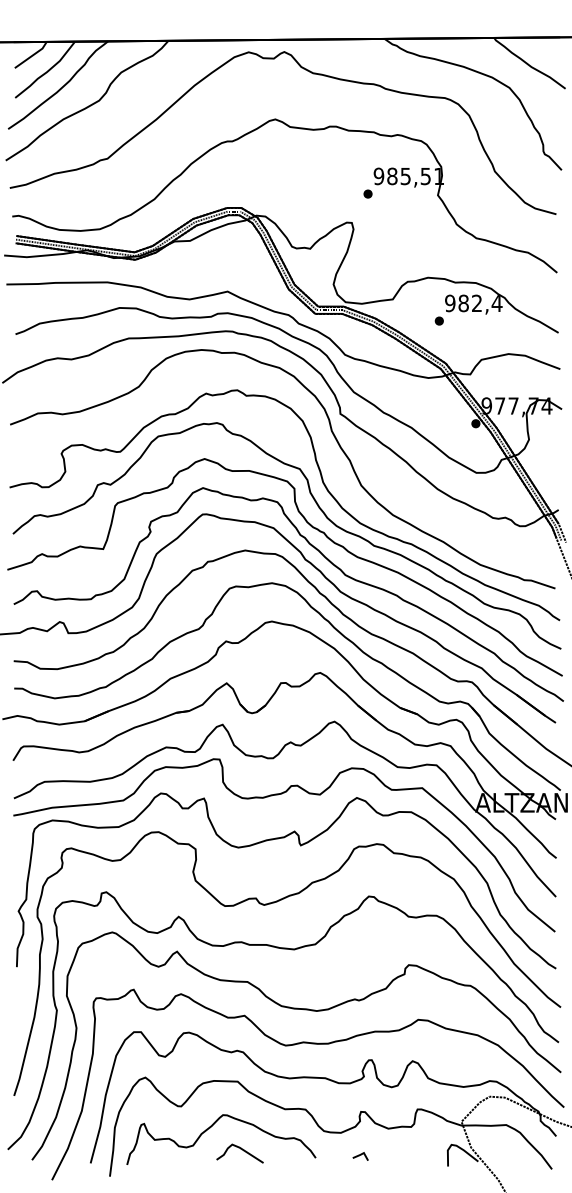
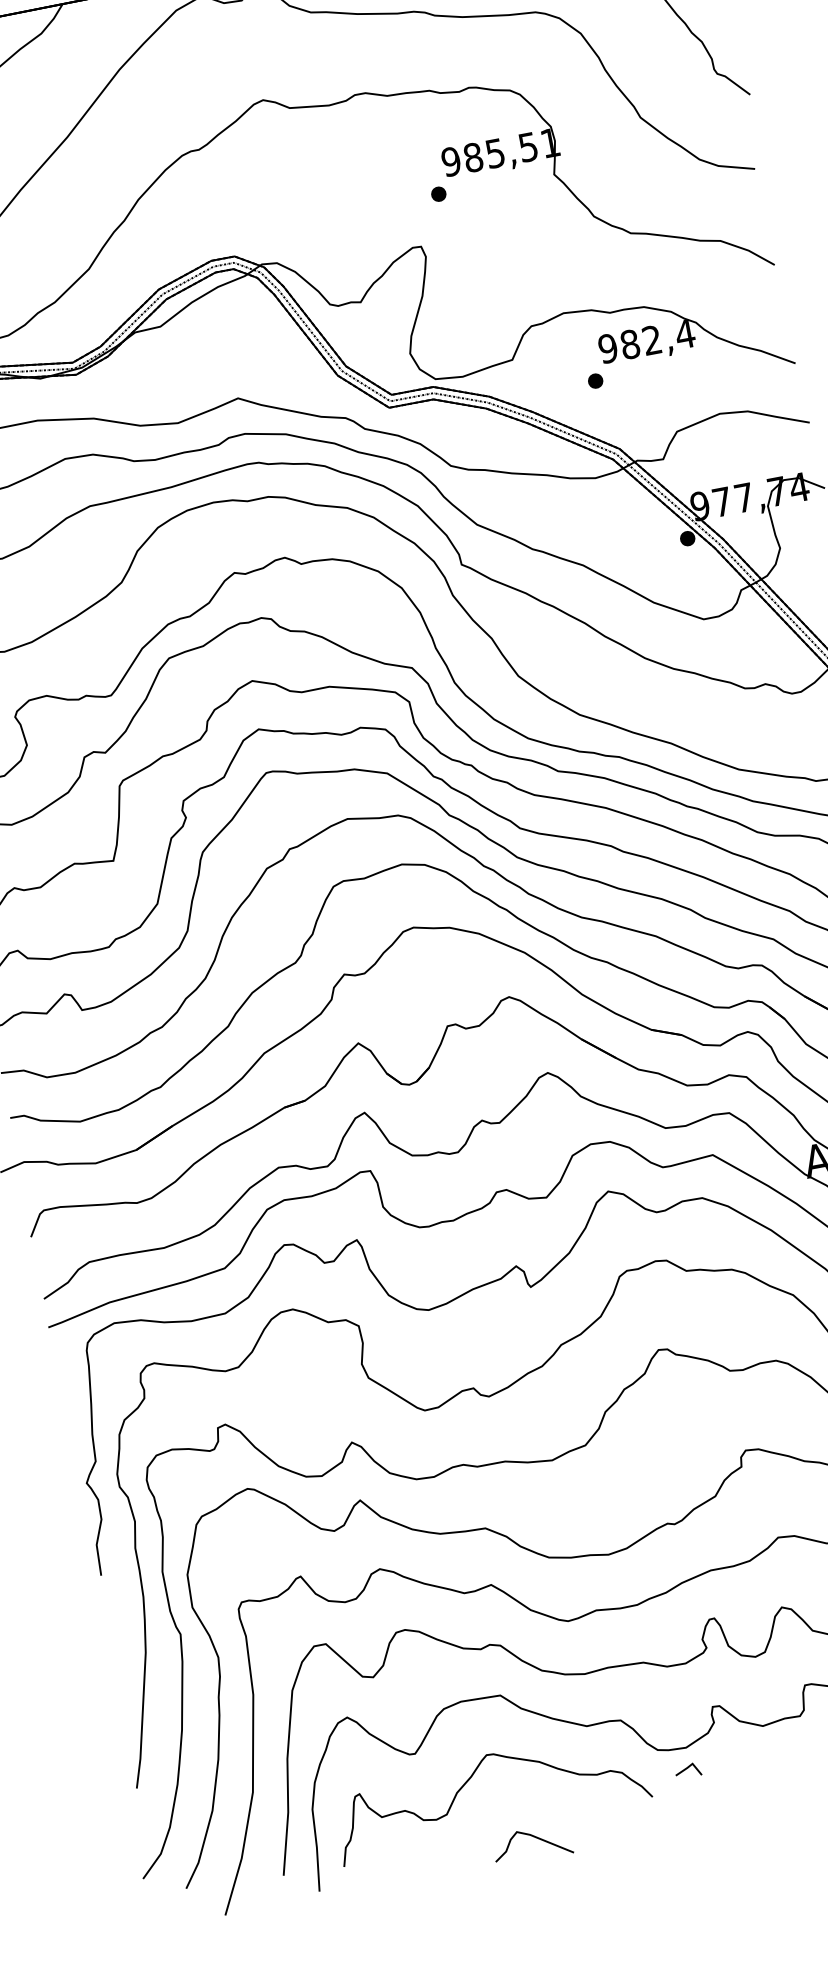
curve: (240, 1149) -> (531, 1837), moved
line: (360, 1155) -> (687, 1768), moved

